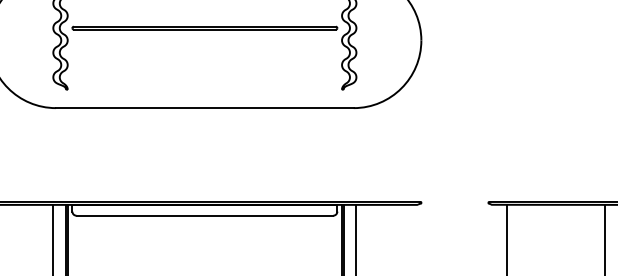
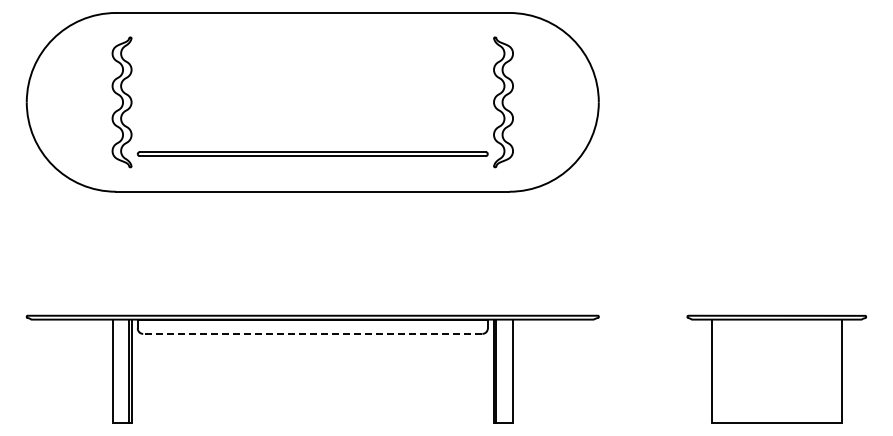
part: (204, 27) -> (312, 153), moved
line: (204, 215) -> (312, 333), solid -> dashed

